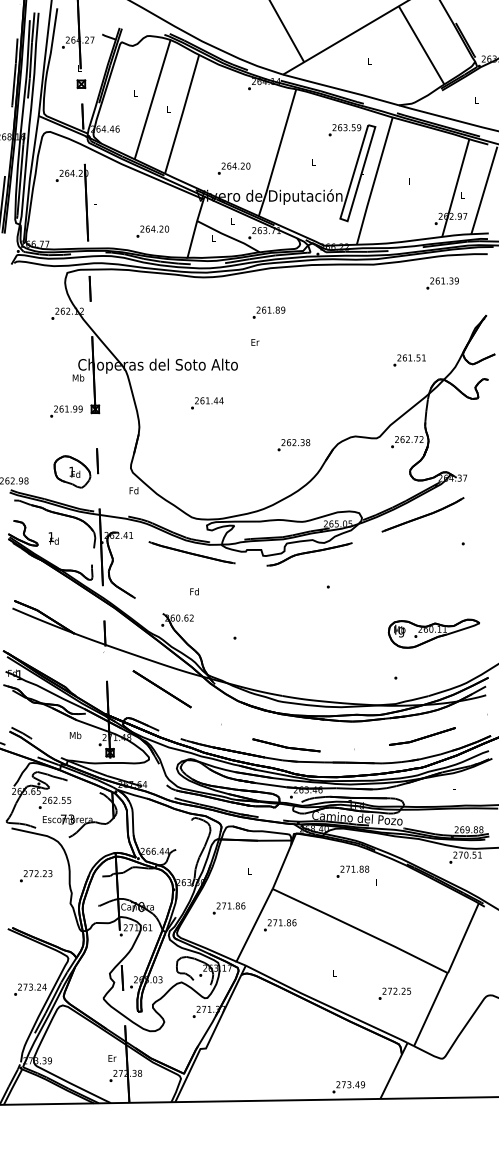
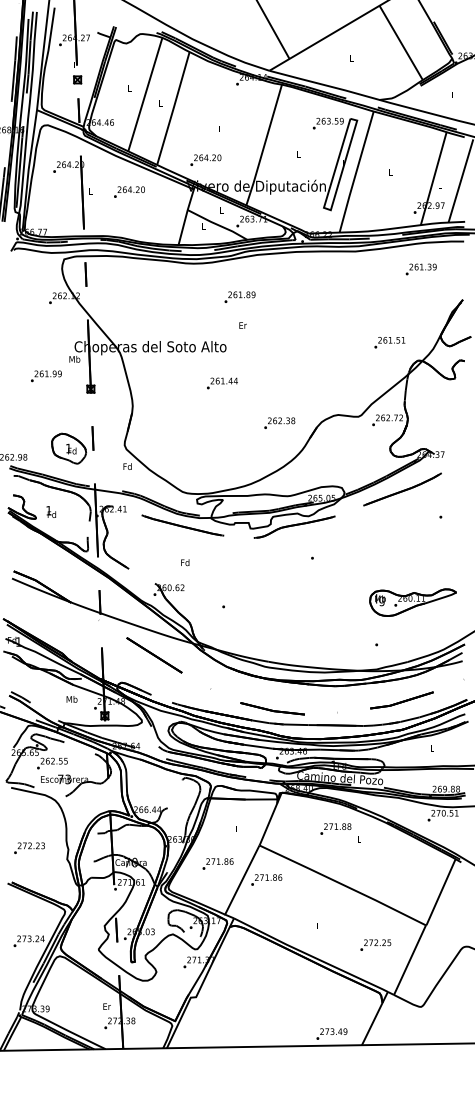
text: (233, 167) -> (205, 159), moved
text: (152, 230) -> (129, 191), moved
text: (268, 311) -> (239, 296), moved
text: (207, 403) -> (222, 383), moved
text: (66, 411) -> (46, 376), moved
text: (36, 876) -> (29, 848), moved

